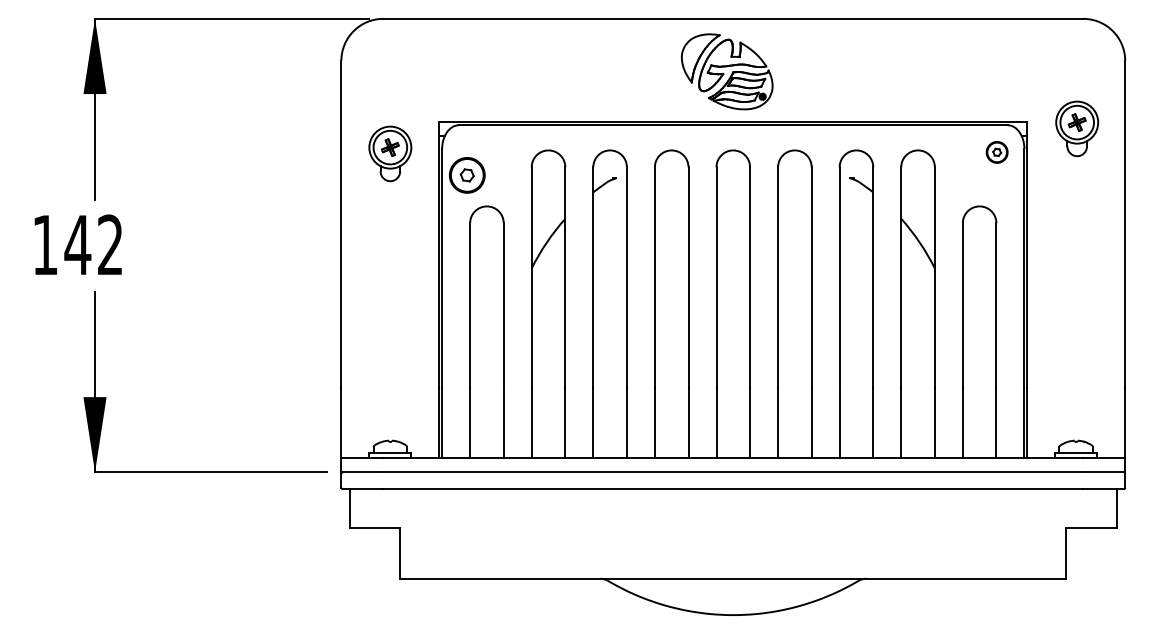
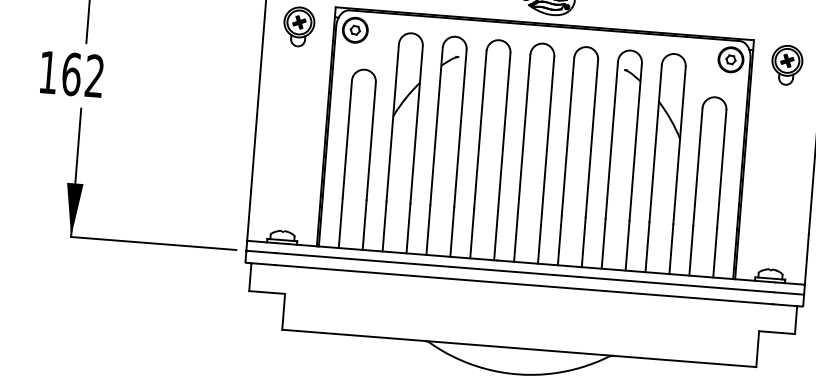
part: (1077, 128) -> (787, 65), moved
part: (996, 152) -> (730, 59), size x1.67
part: (466, 175) -> (354, 30), moved
text: (77, 244) -> (71, 73), 142 -> 162

